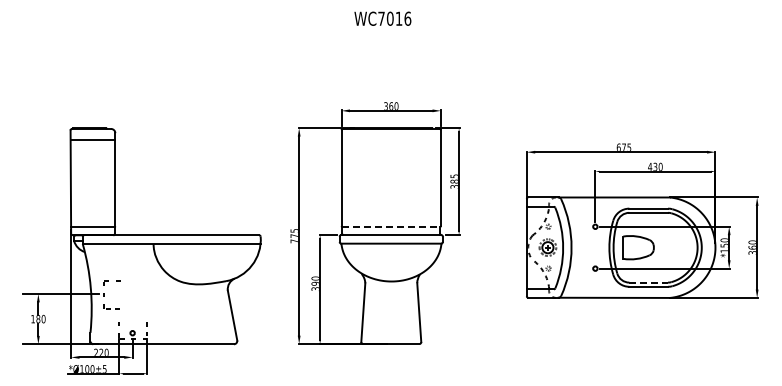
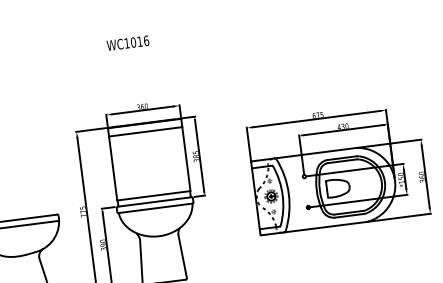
text: (381, 18) -> (127, 43), WC7016 -> WC1016
line: (390, 139) -> (145, 131), added
line: (391, 226) -> (154, 195), dashed -> solid
line: (649, 282) -> (349, 212), dashed -> solid

